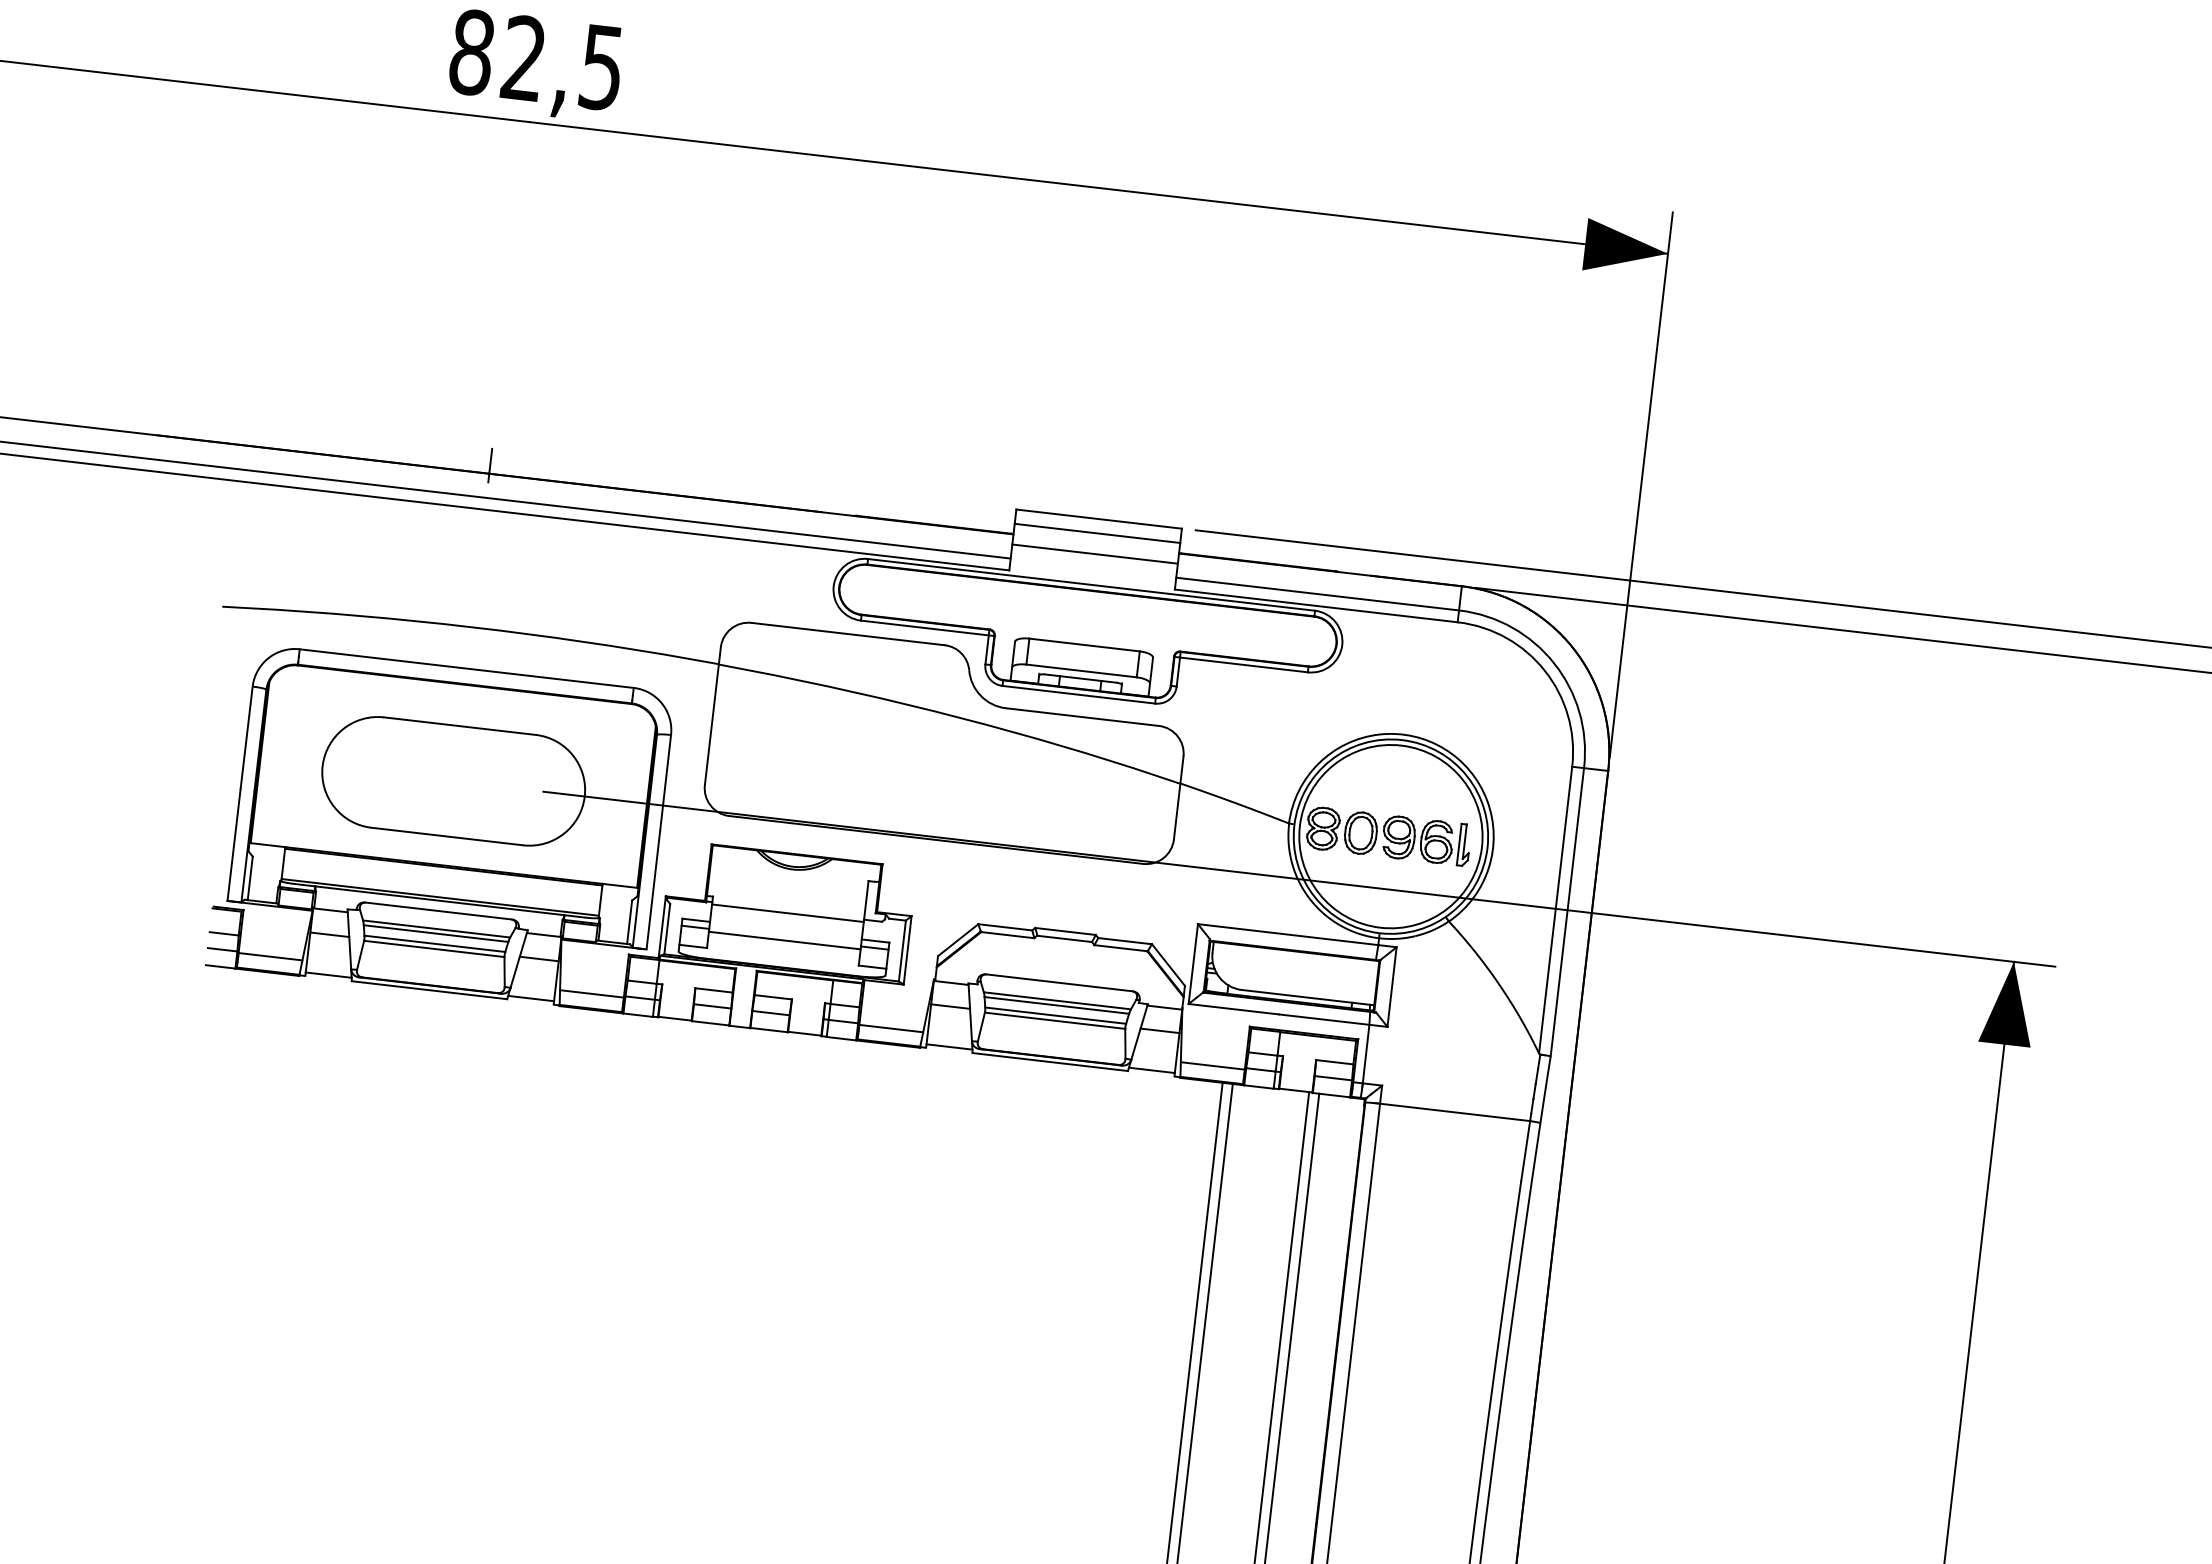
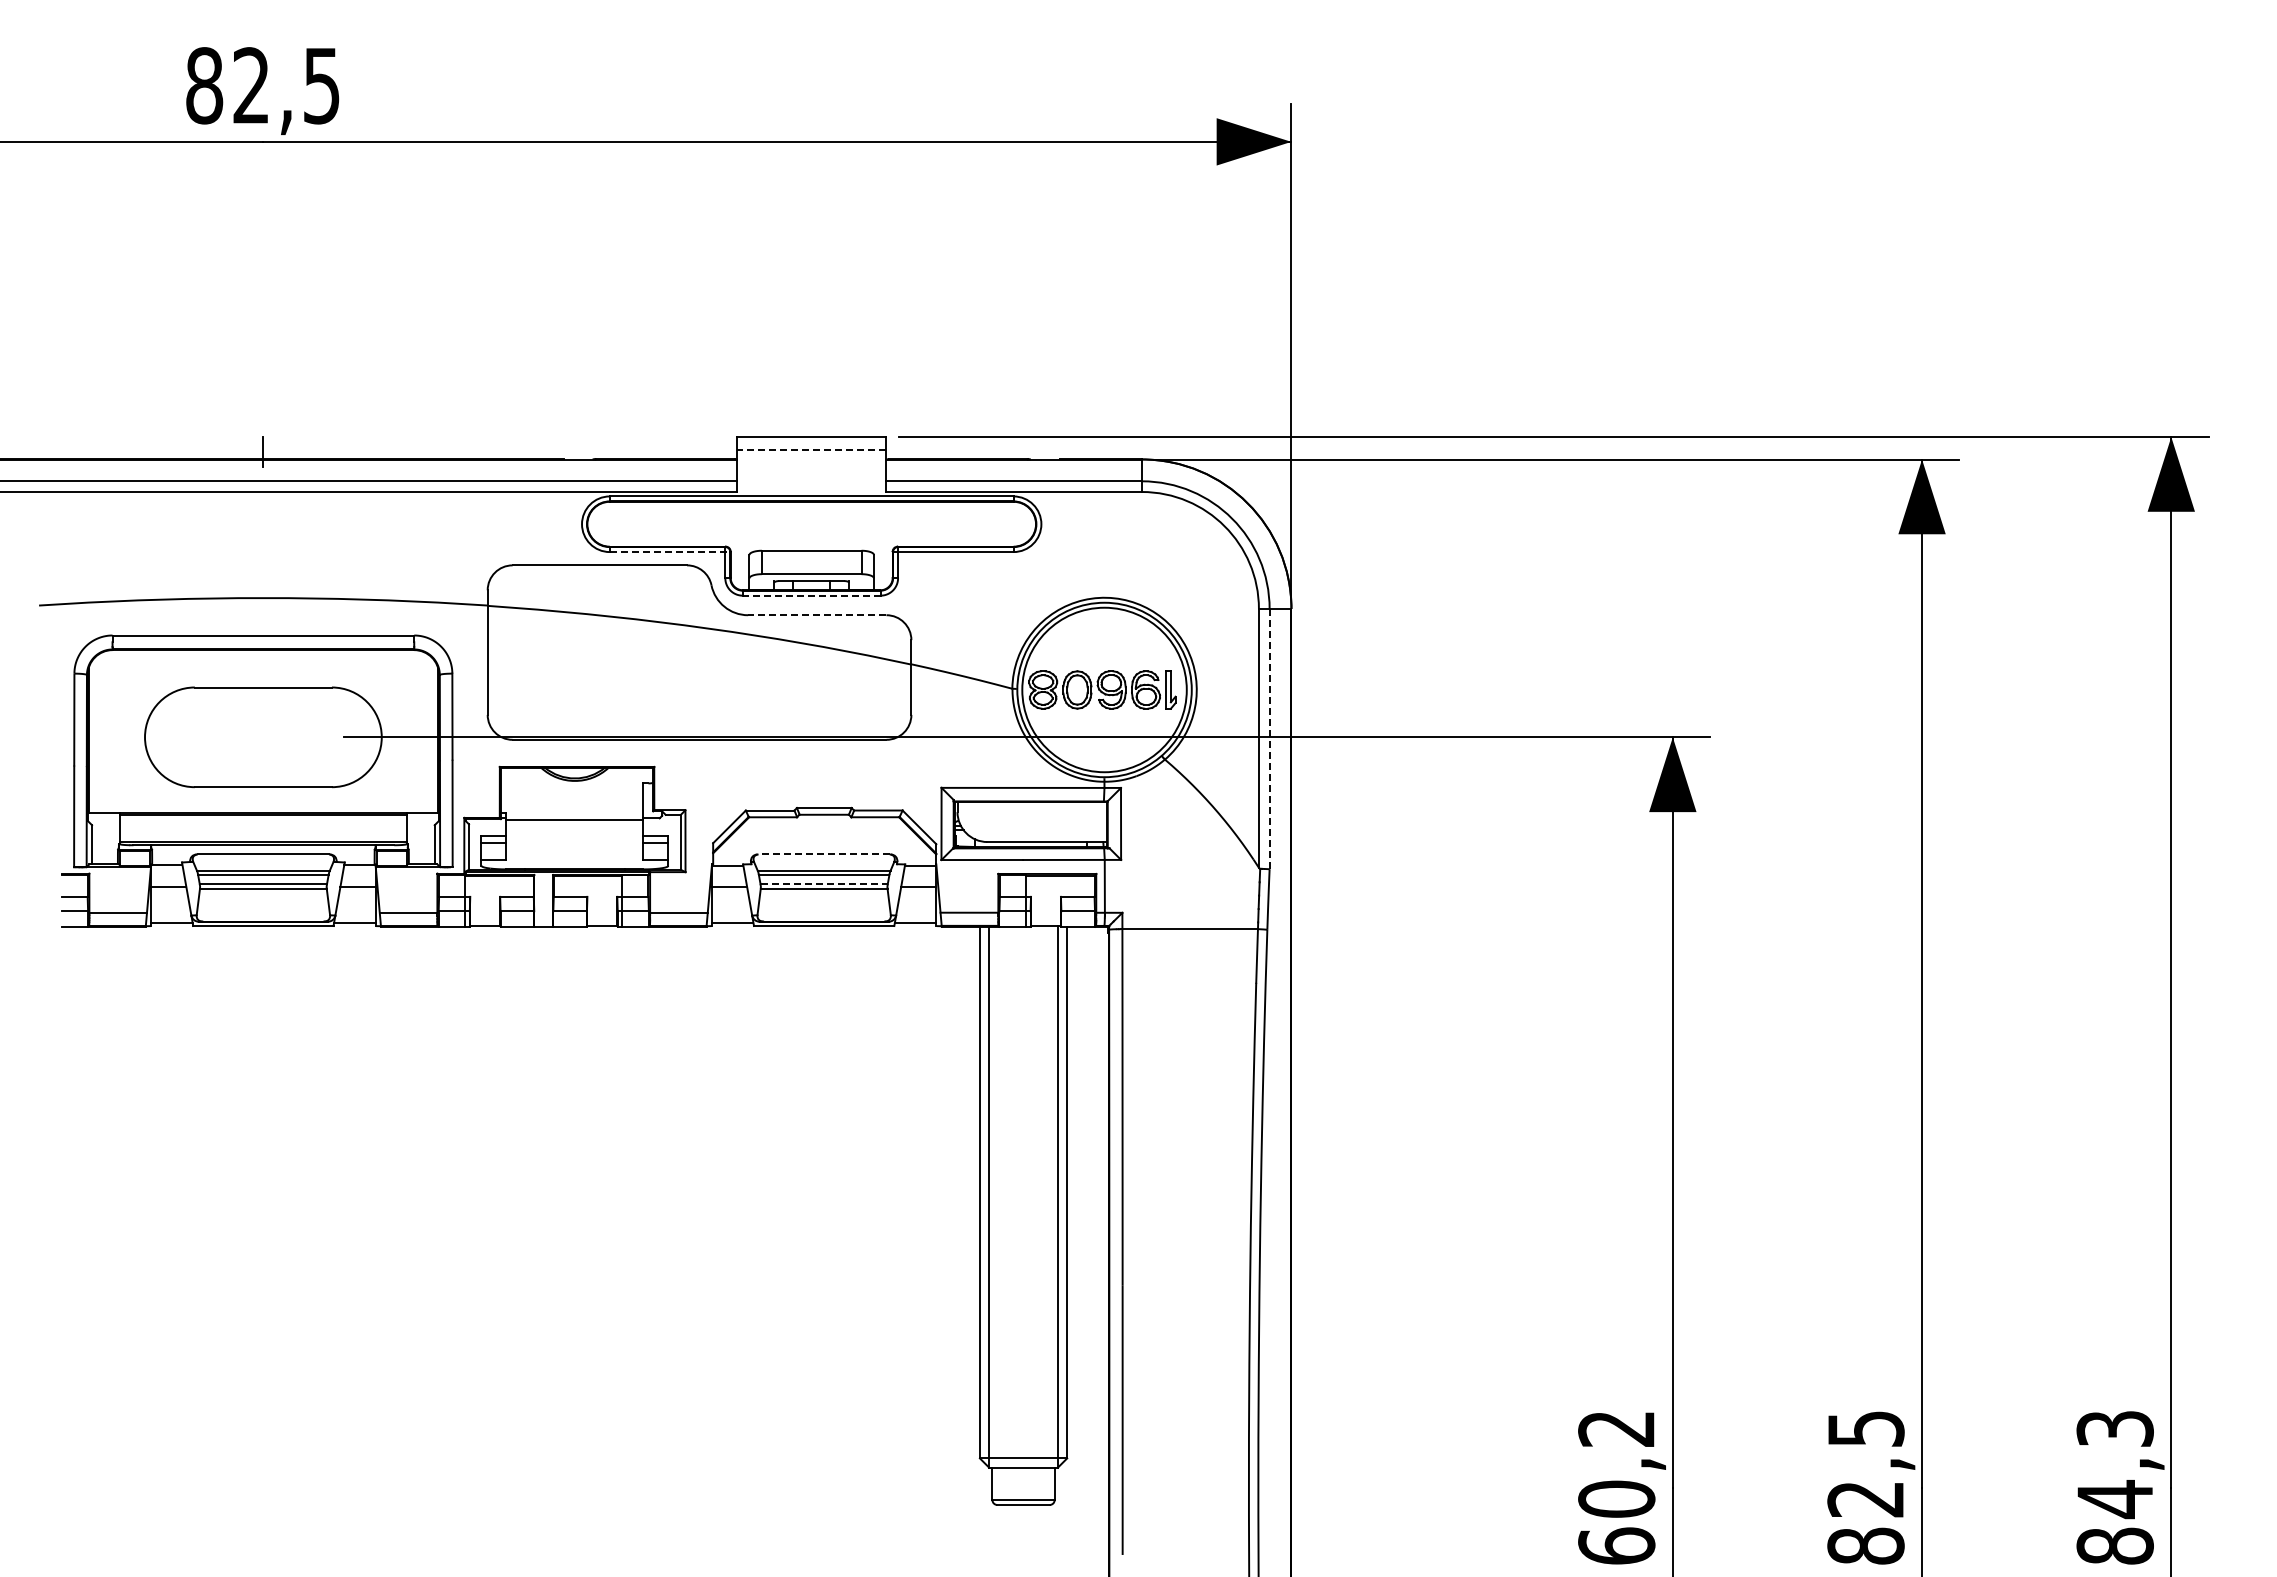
line: (1097, 532) -> (811, 449), solid -> dashed
line: (1094, 553) -> (811, 468), removed
line: (928, 628) -> (670, 552), solid -> dashed
line: (1078, 694) -> (811, 595), solid -> dashed
line: (1081, 717) -> (816, 615), solid -> dashed
line: (1567, 911) -> (1269, 738), solid -> dashed
line: (784, 940) -> (574, 845), removed
line: (1059, 982) -> (824, 854), solid -> dashed
line: (1056, 1016) -> (824, 884), solid -> dashed

